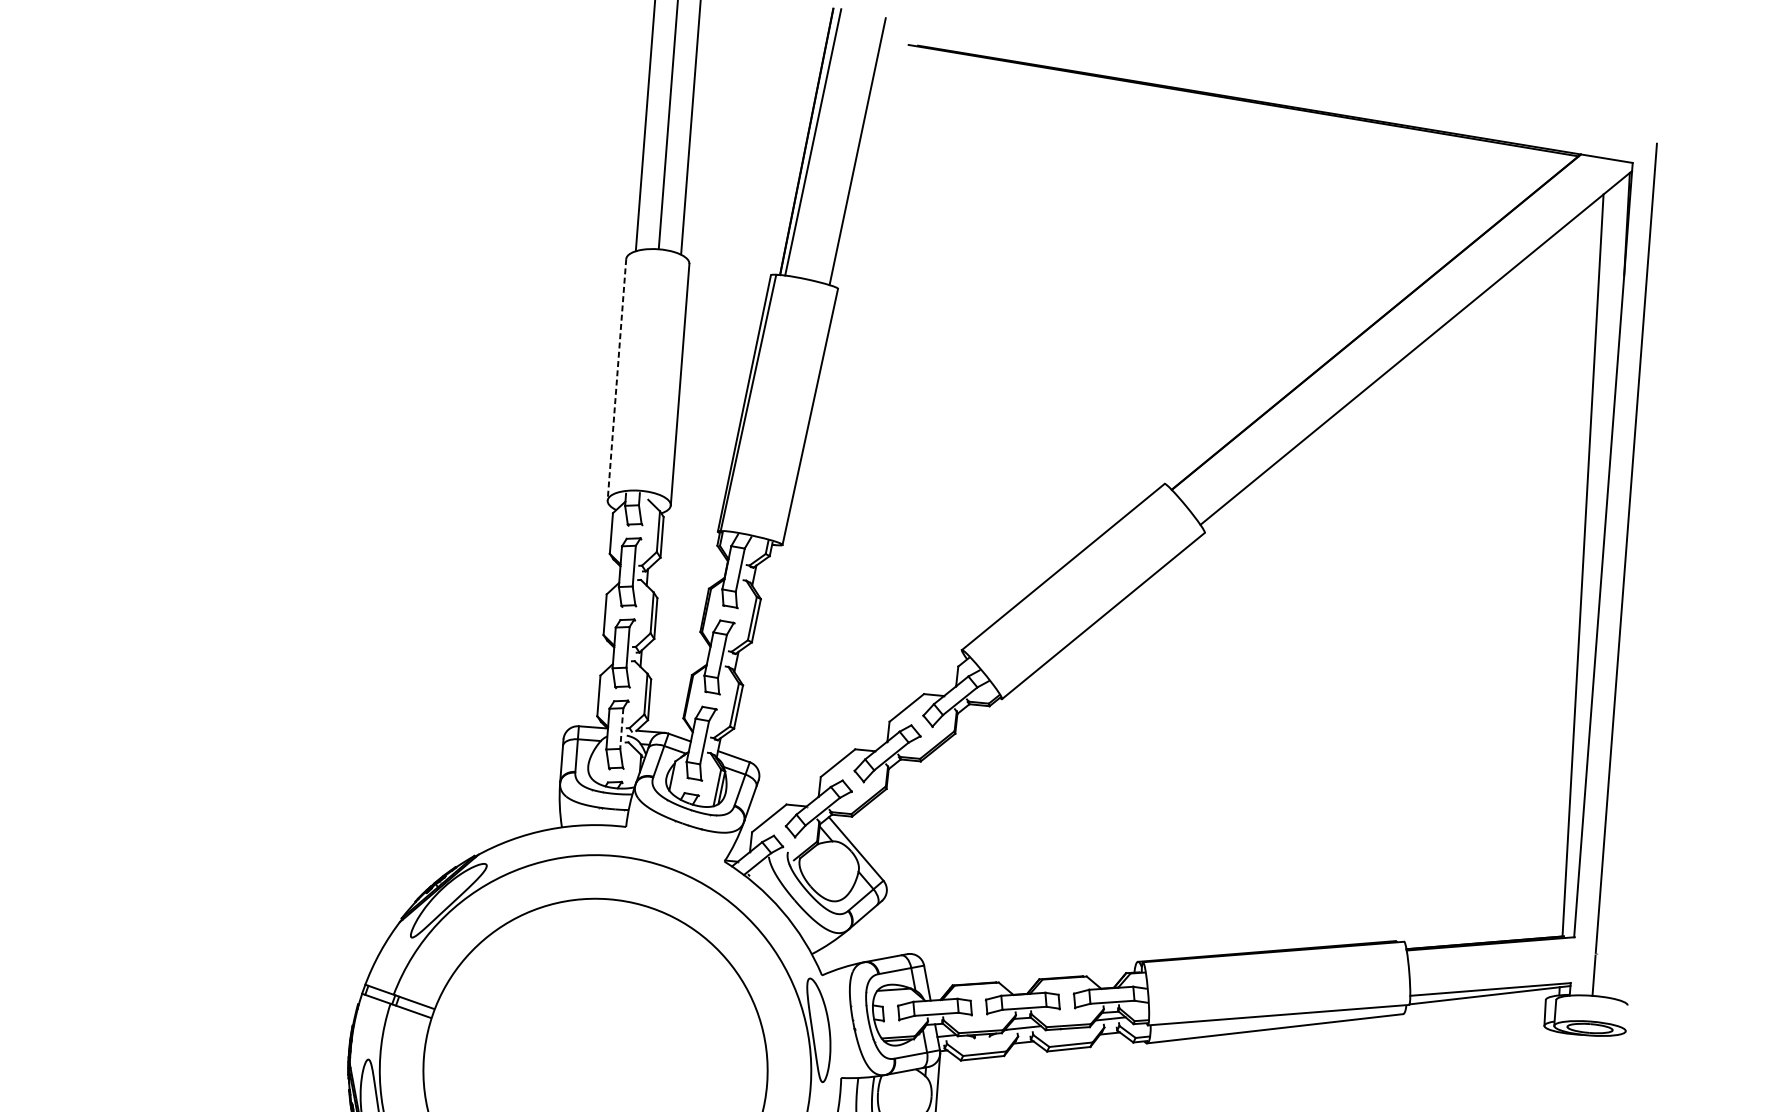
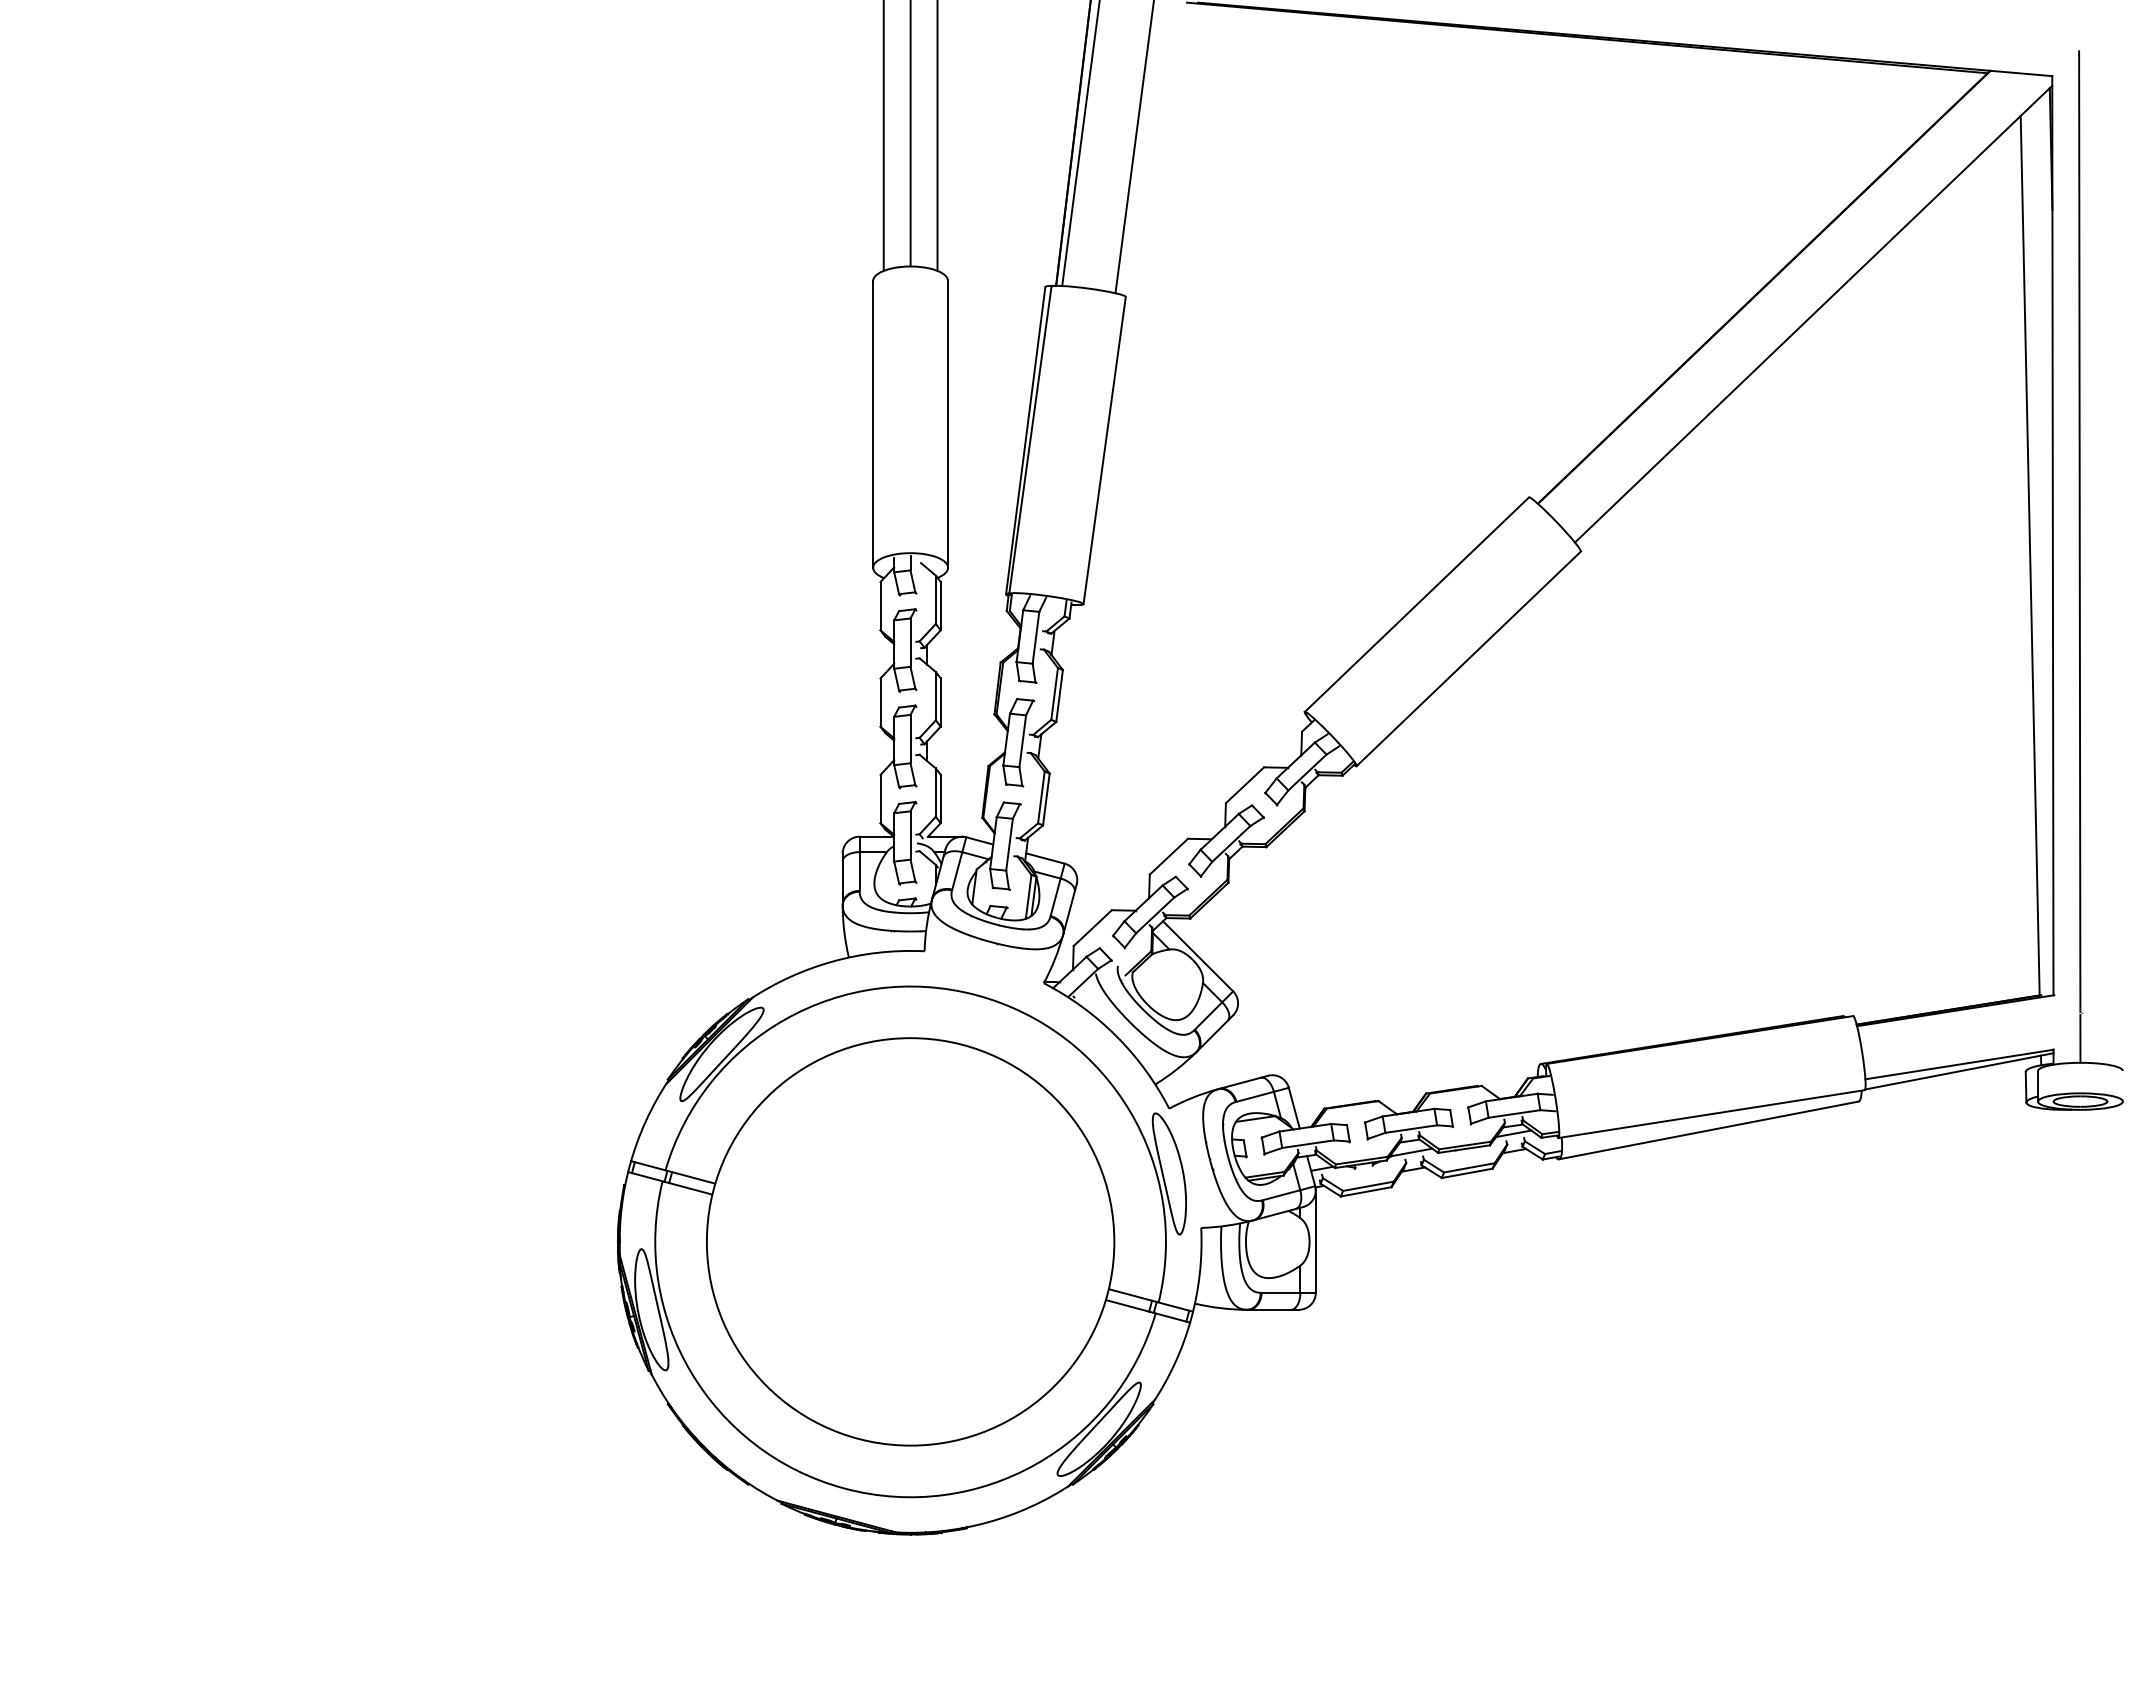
line: (617, 379) -> (873, 424), dashed -> solid
line: (621, 729) -> (910, 836), dashed -> solid

